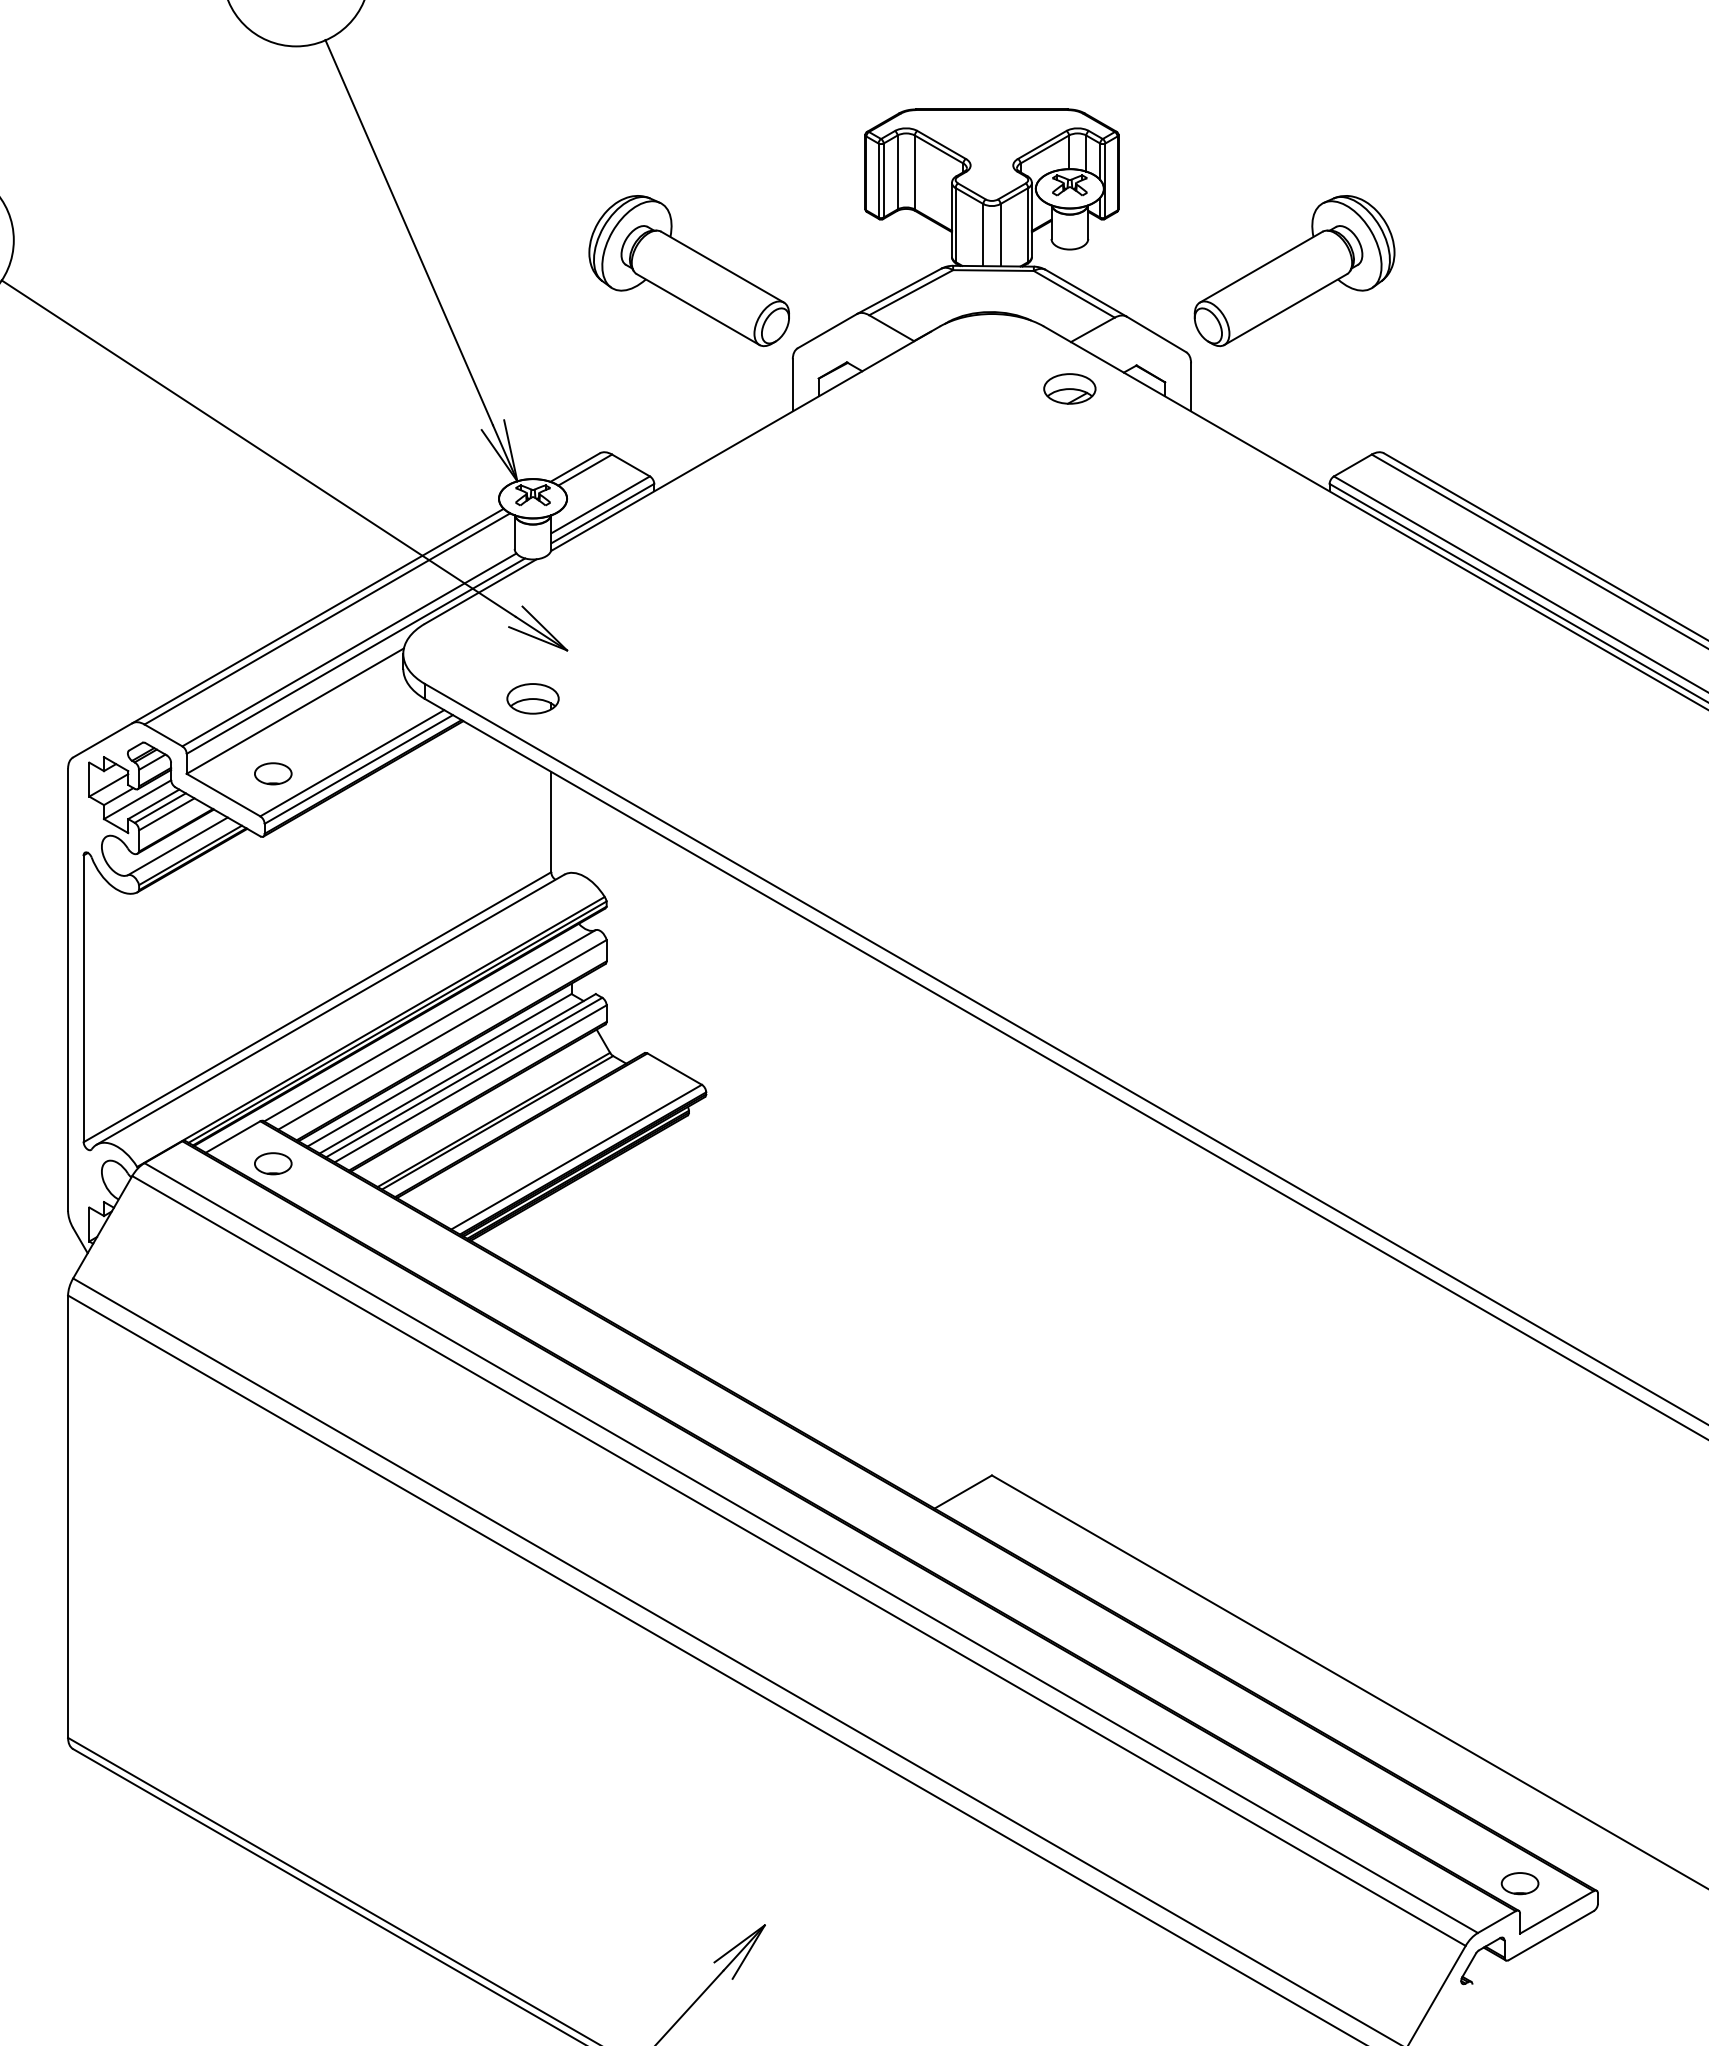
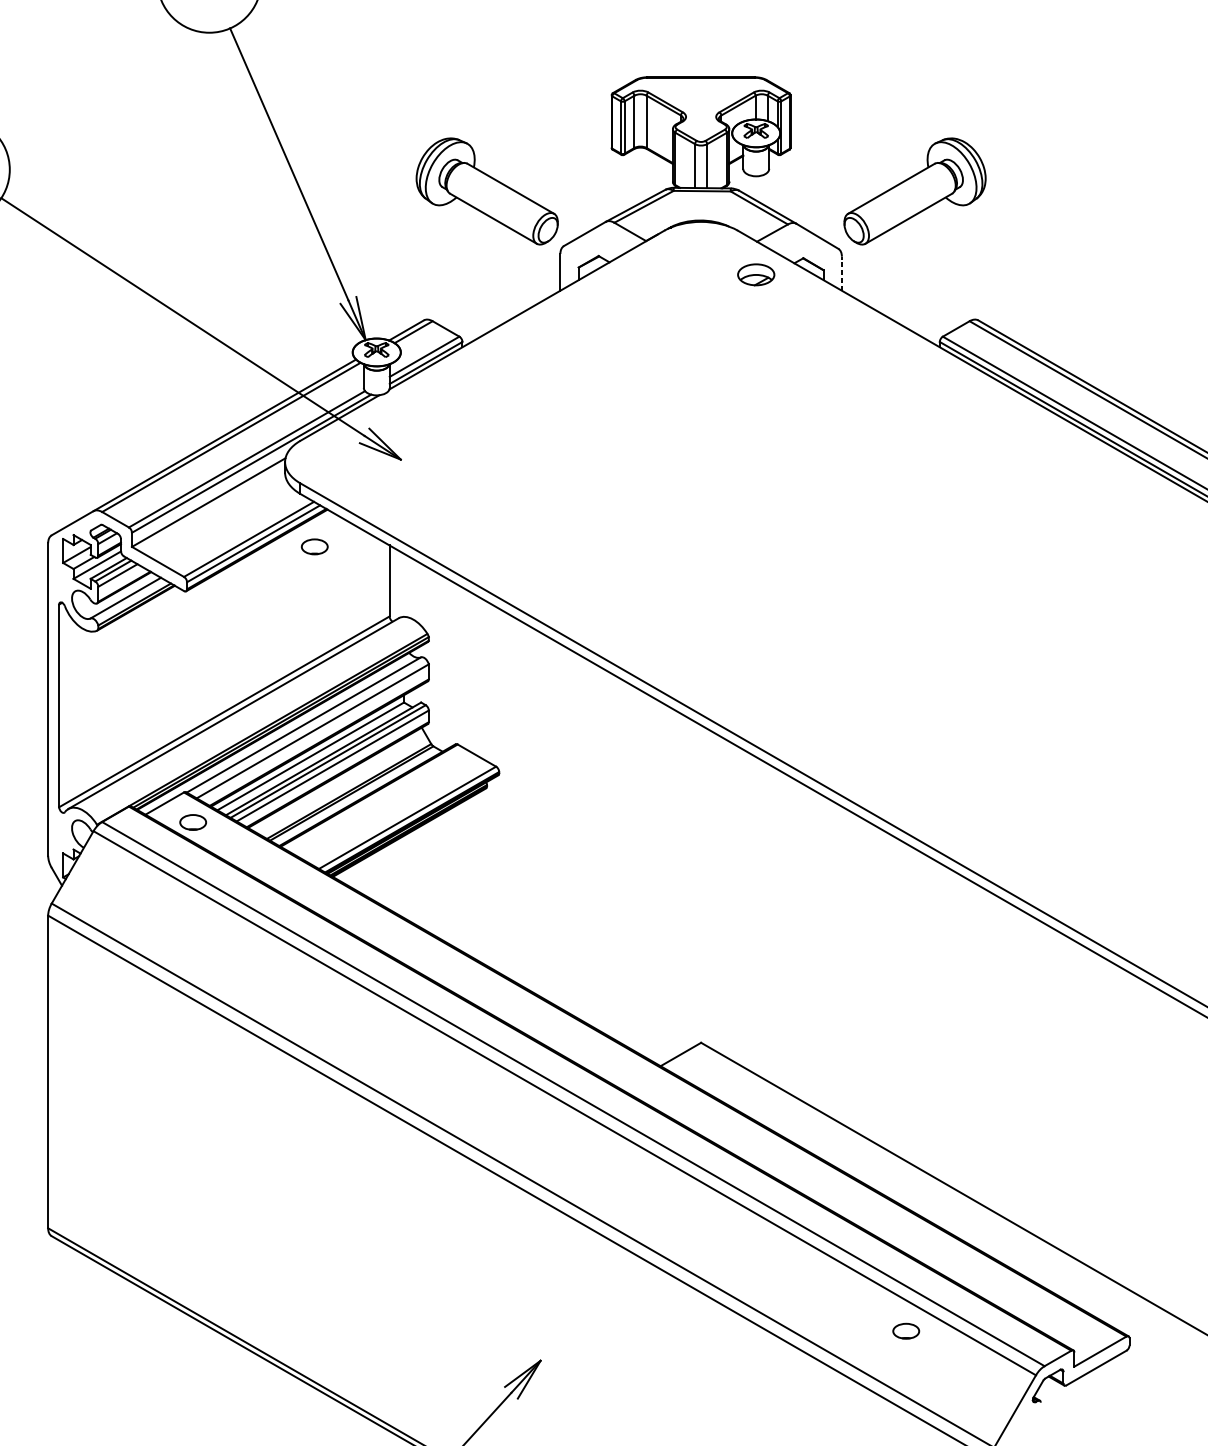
line: (1191, 386) -> (842, 273), solid -> dashed
part: (532, 698) -> (376, 493), removed
part: (273, 773) -> (314, 546), moved
part: (1519, 1883) -> (905, 1331), moved

